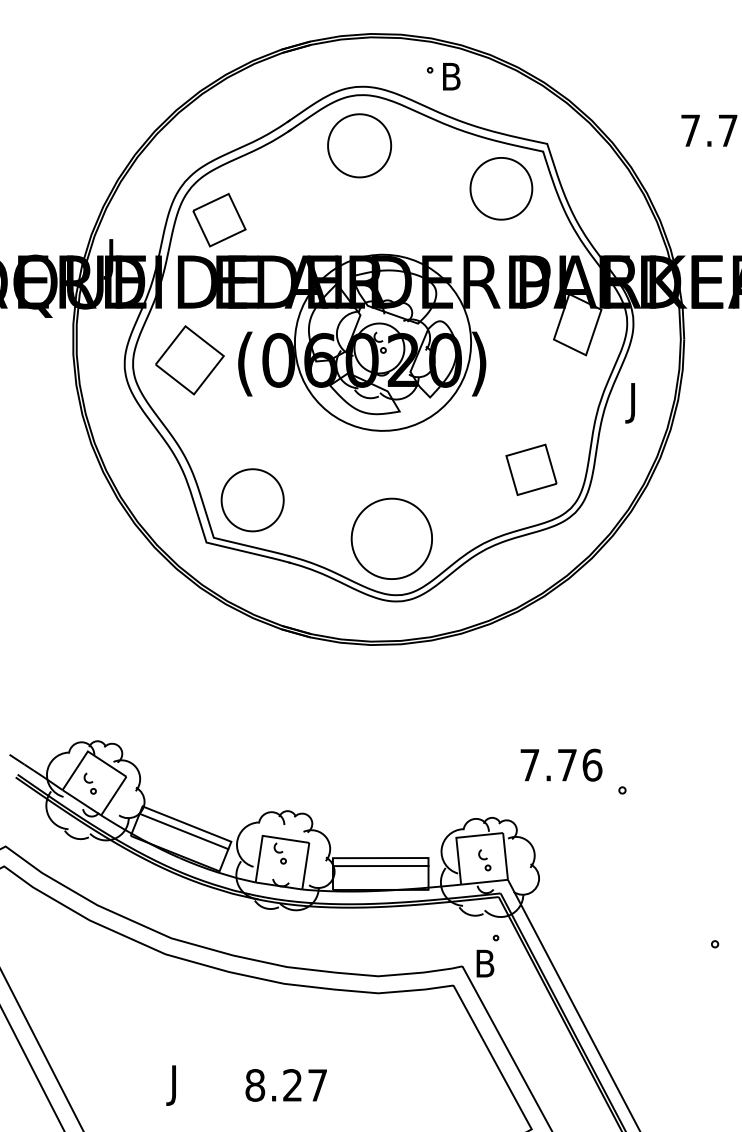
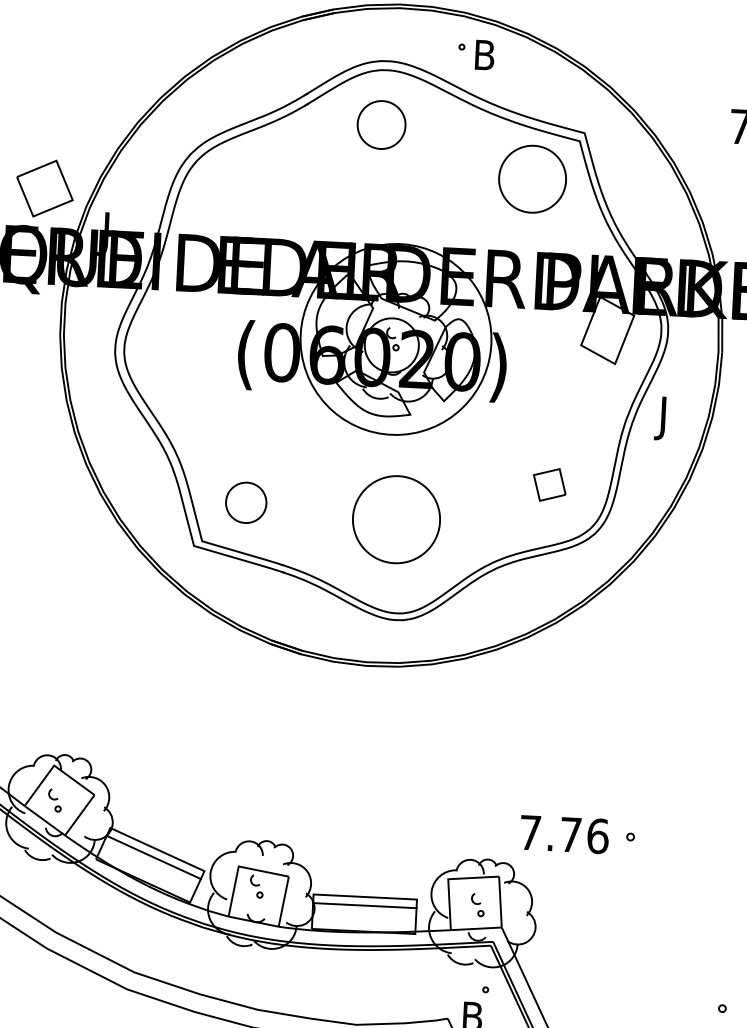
part: (359, 145) -> (381, 124), size x0.7
part: (219, 220) -> (44, 188), moved
part: (189, 360) -> (185, 347), removed
part: (531, 469) -> (549, 484), size x0.6
part: (252, 500) -> (246, 502), size x0.6
part: (391, 538) -> (396, 519), moved
text: (561, 764) -> (564, 833), moved

